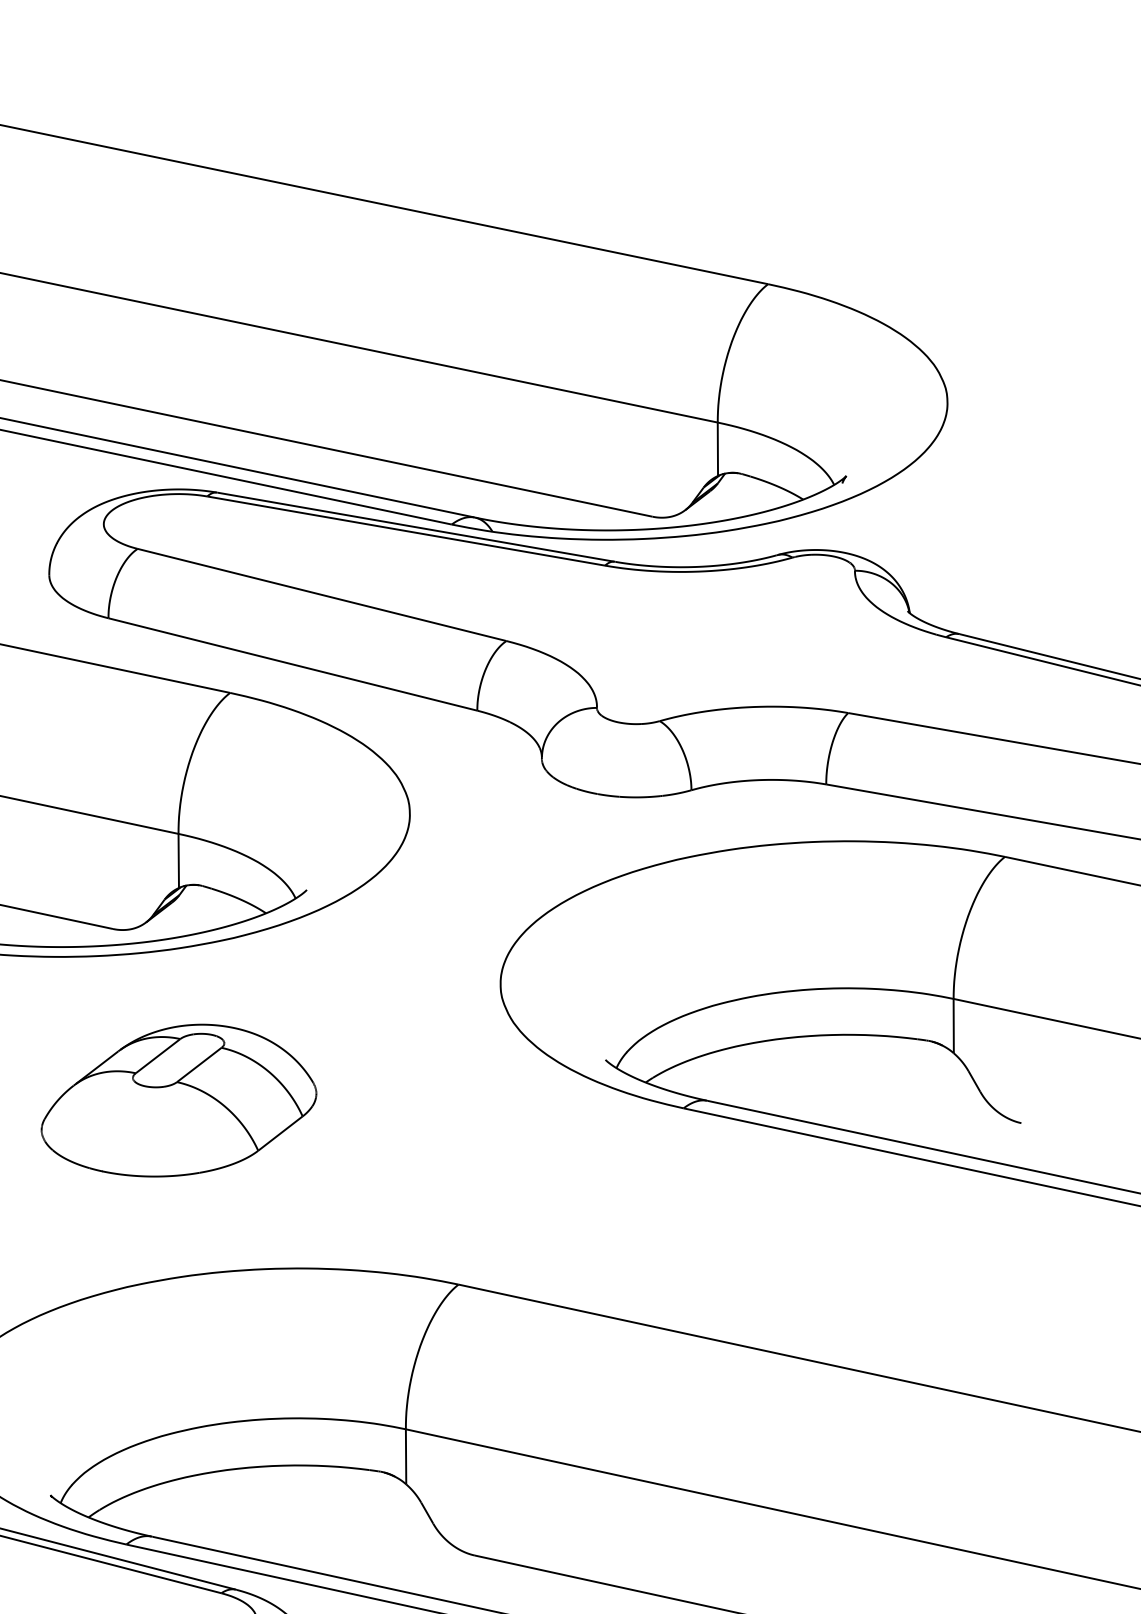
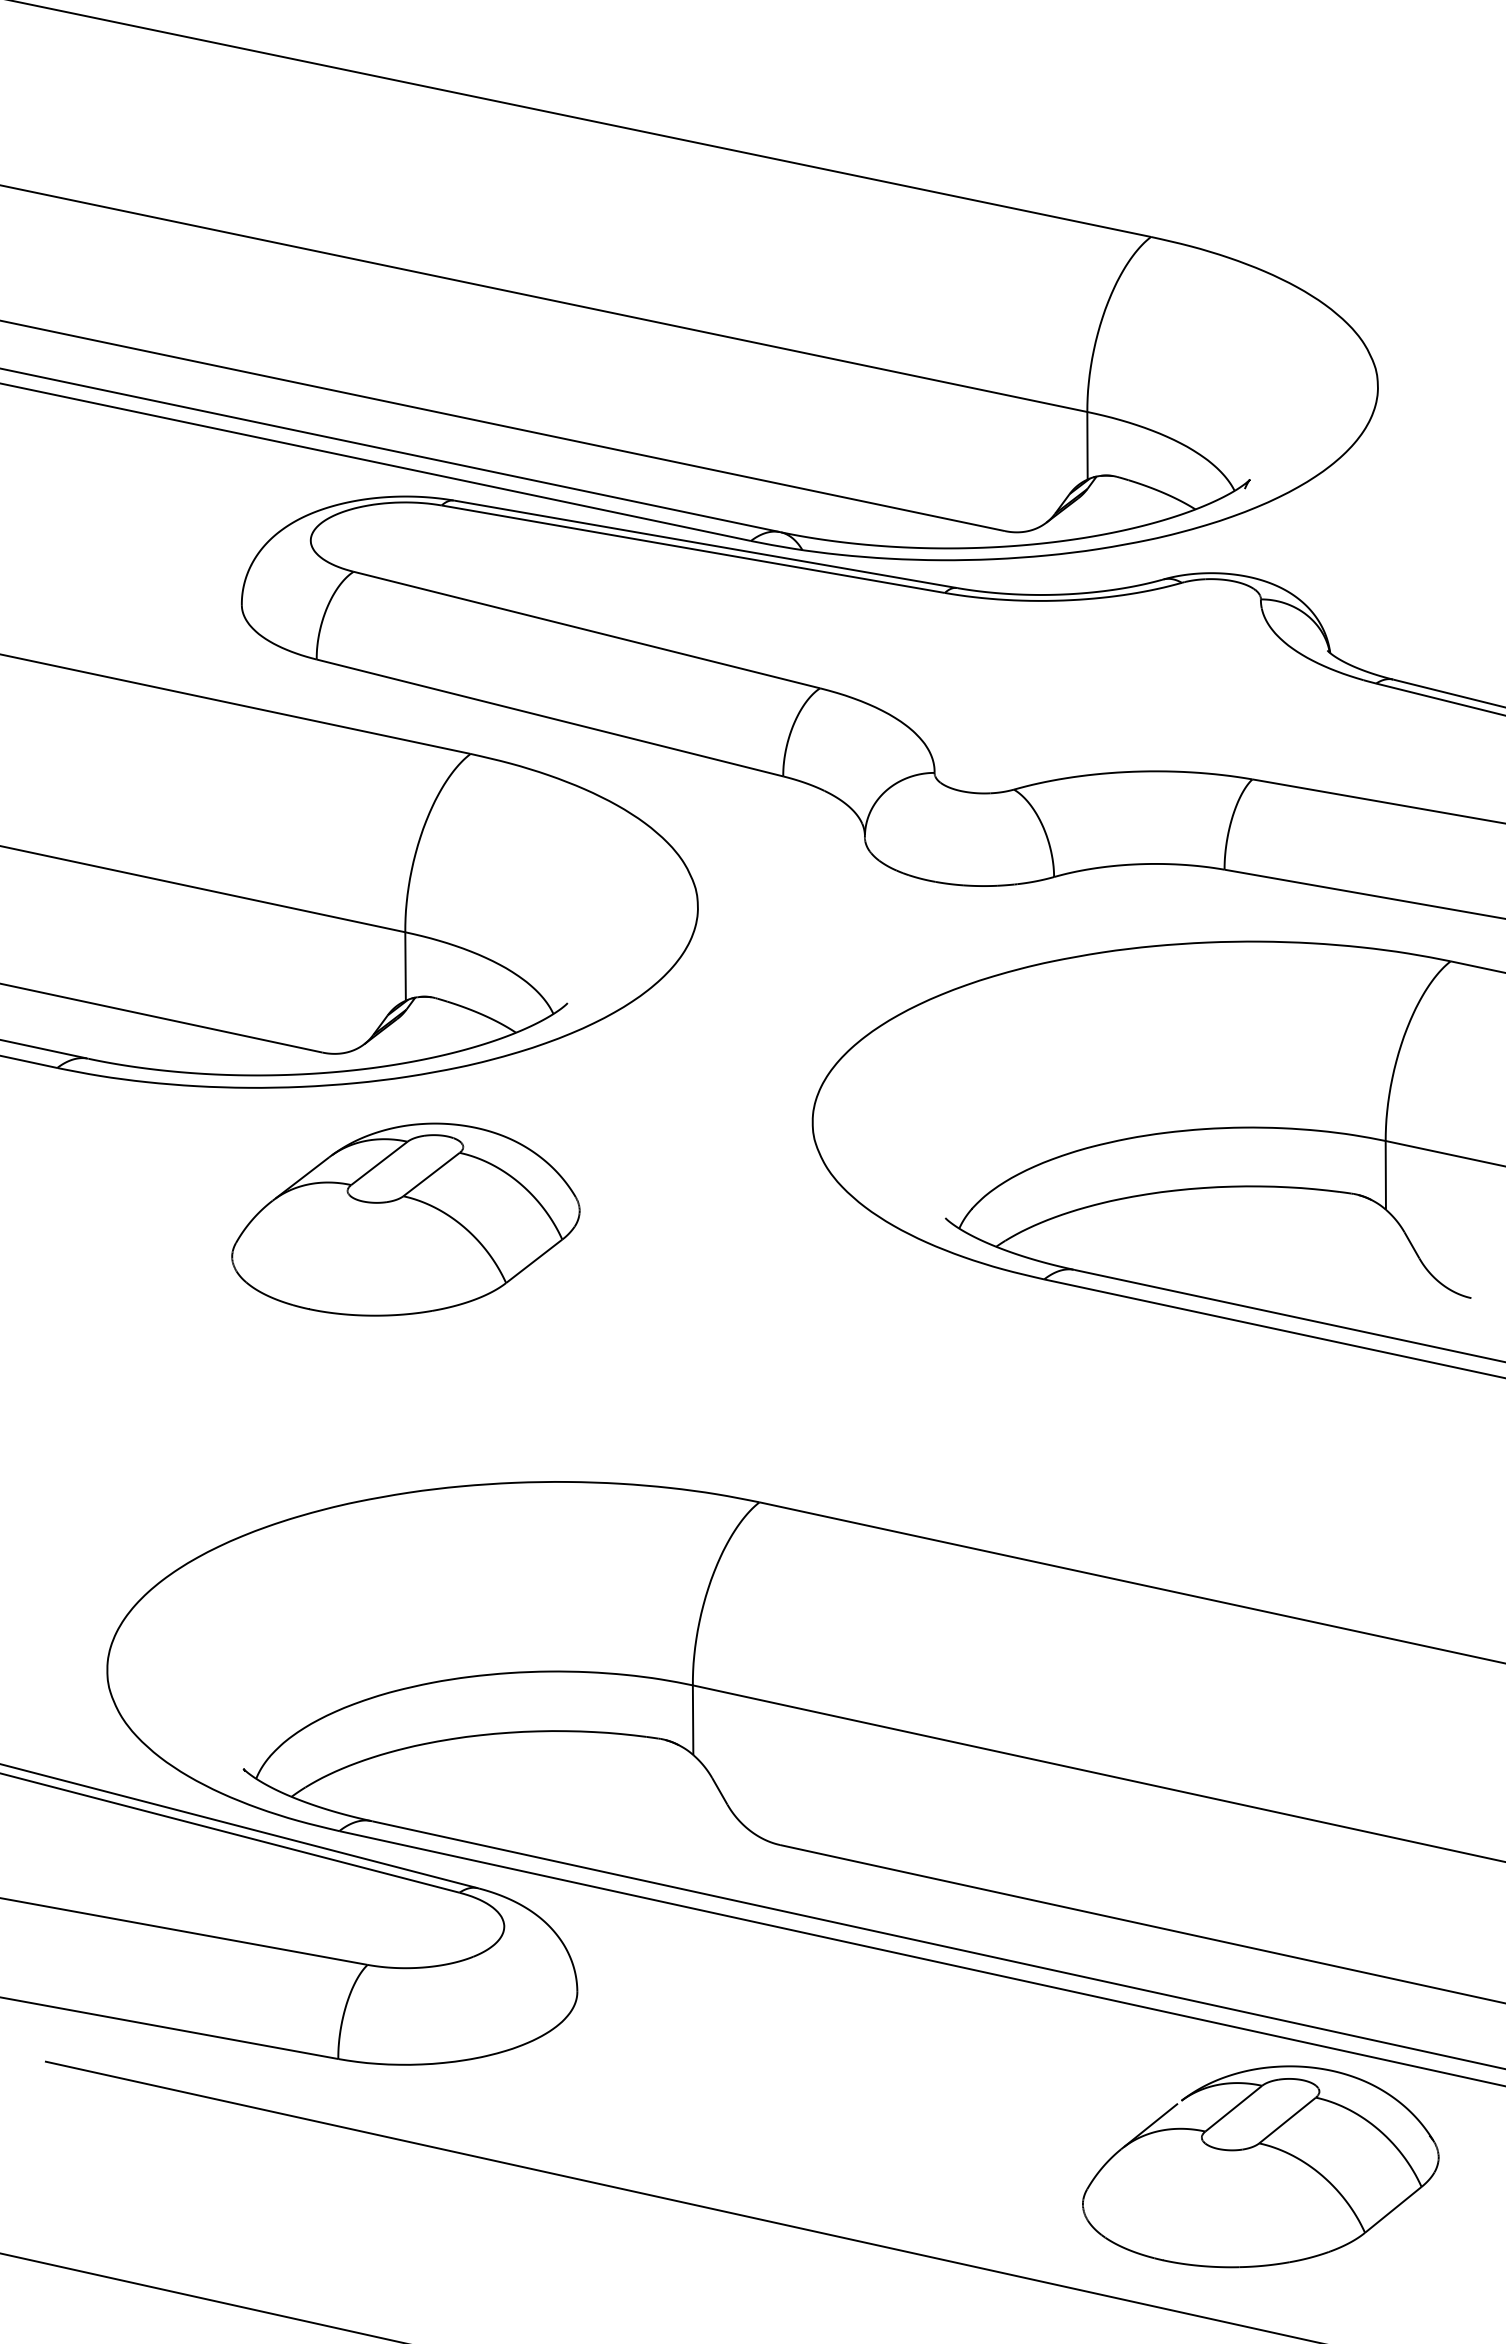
part: (178, 1100) -> (405, 1219), moved

